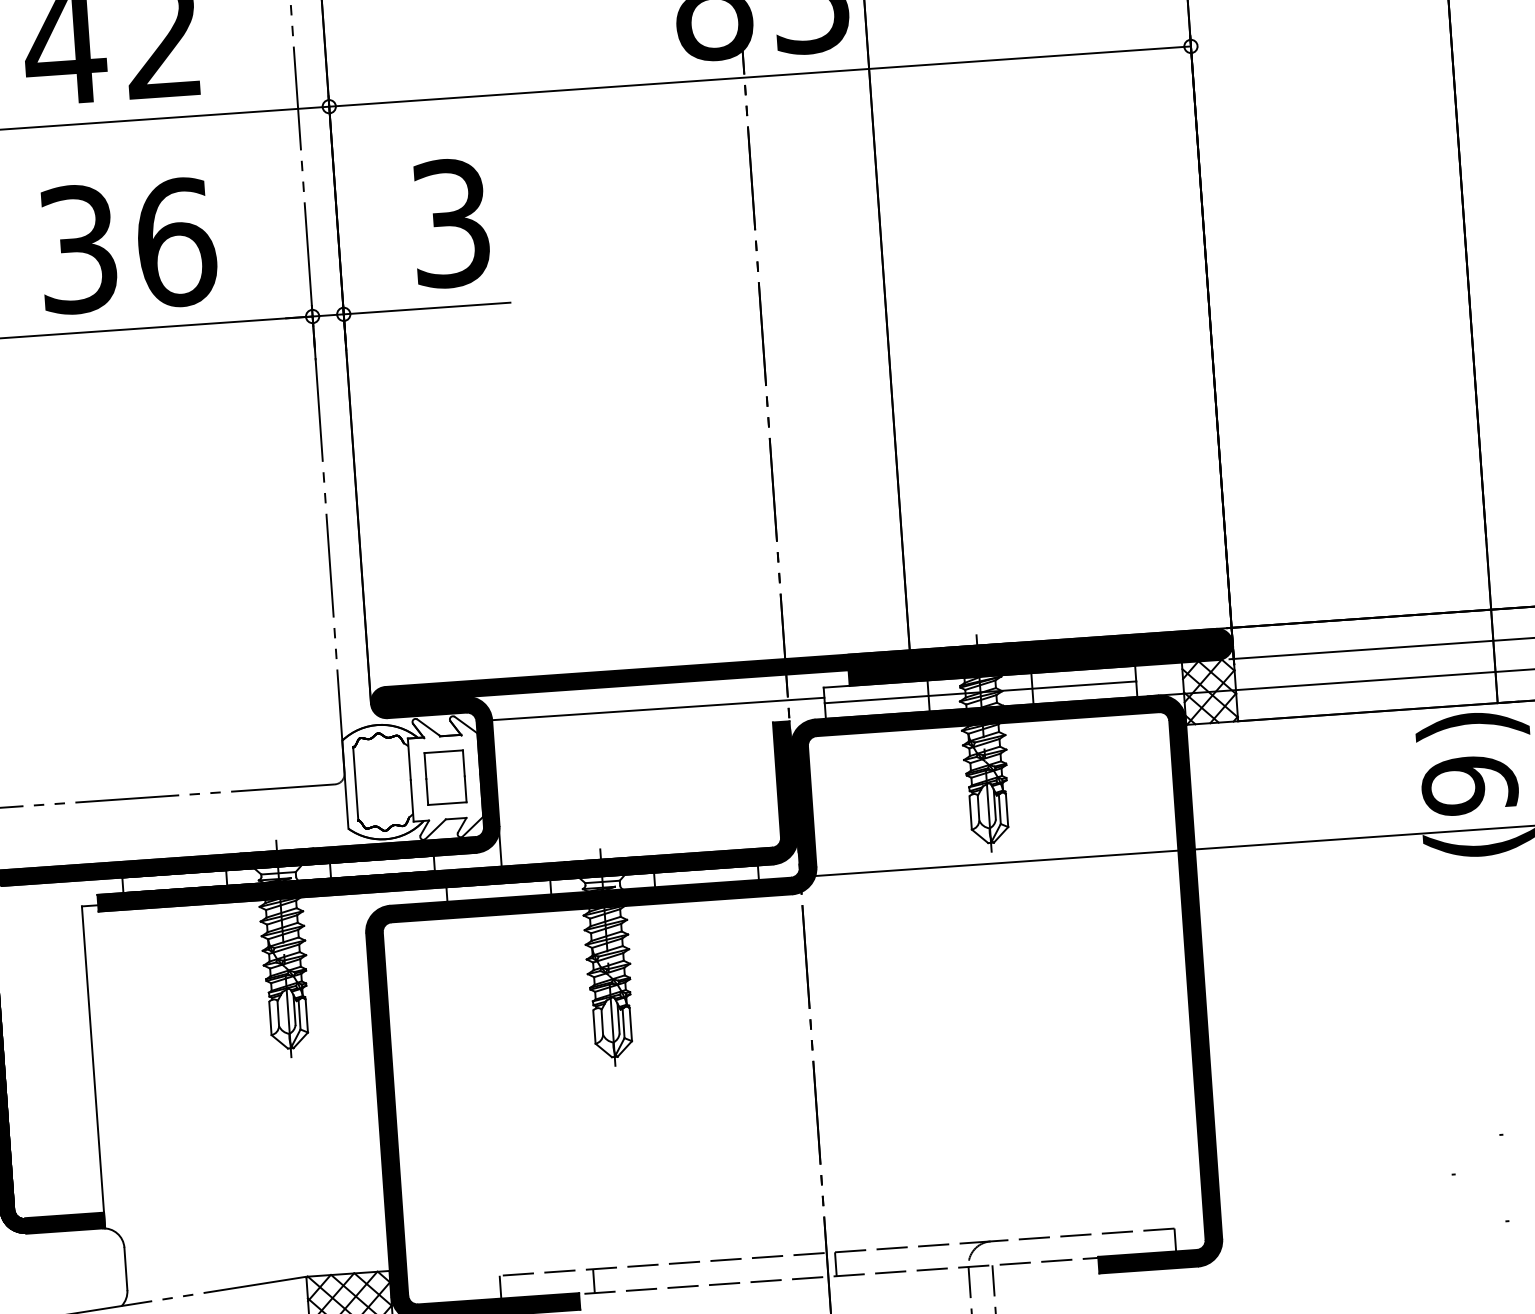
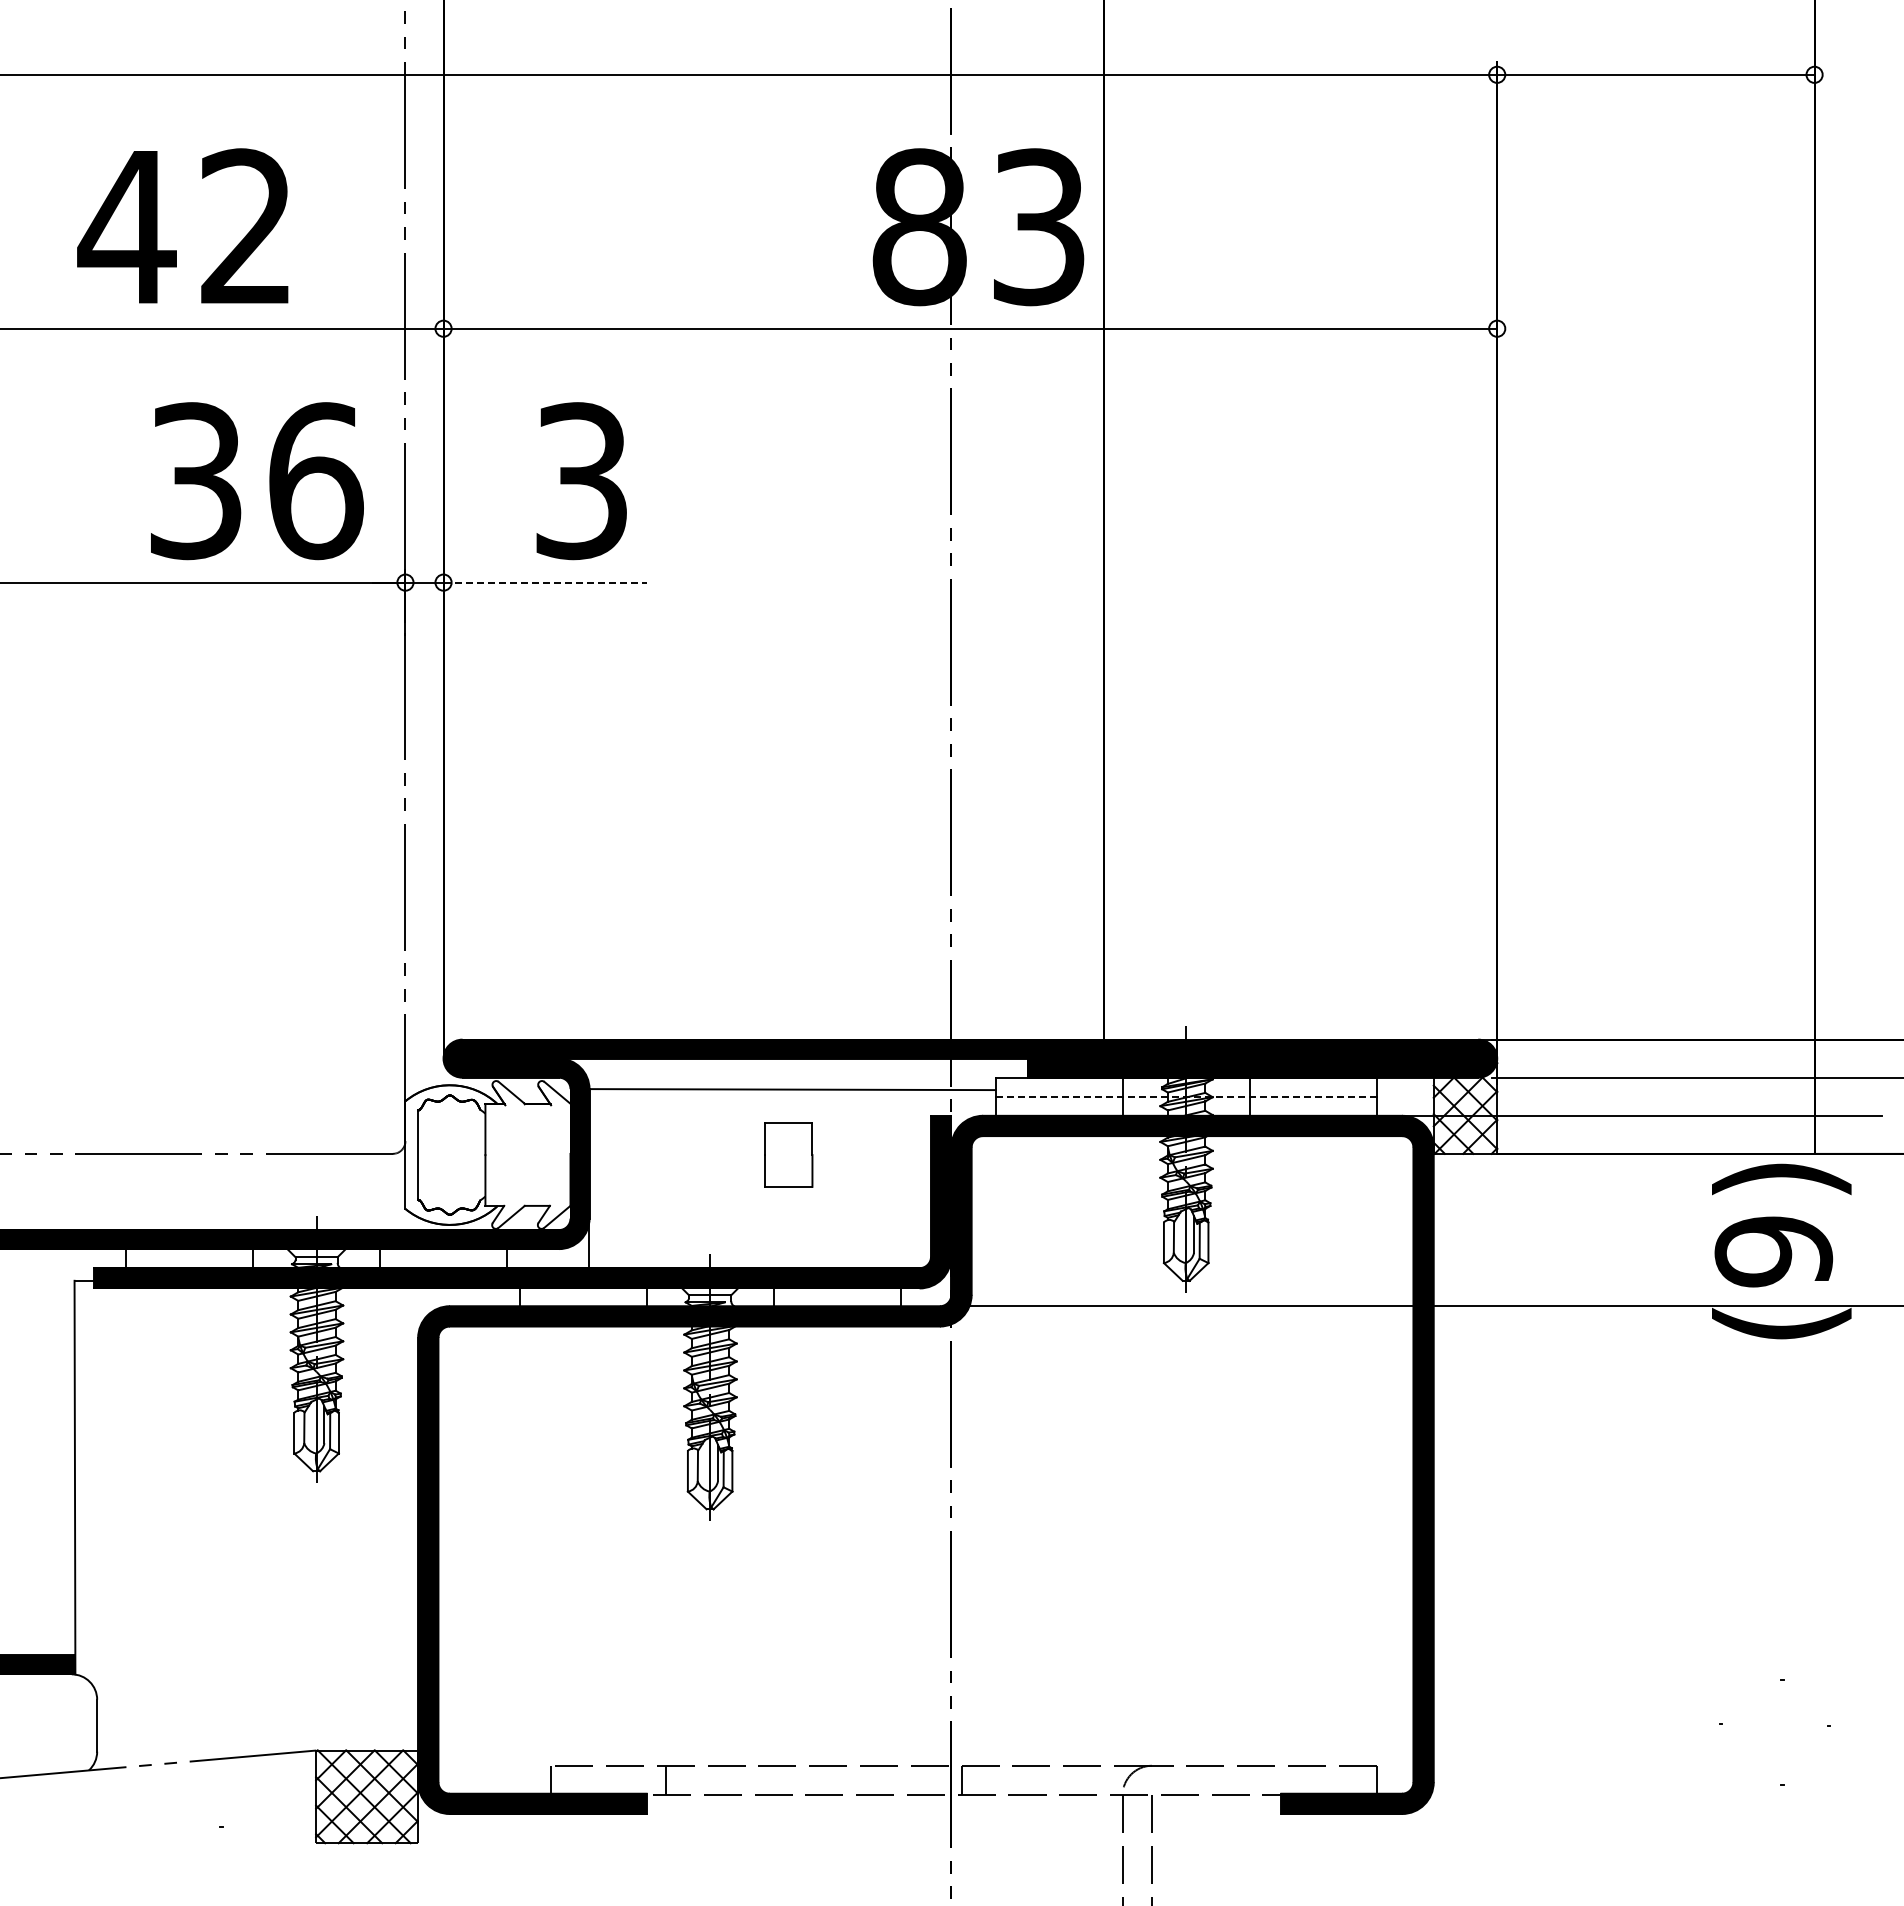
text: (128, 246) -> (257, 481), moved
line: (427, 308) -> (545, 582), solid -> dashed
line: (979, 692) -> (1185, 1096), solid -> dashed
part: (445, 777) -> (788, 1154), moved

